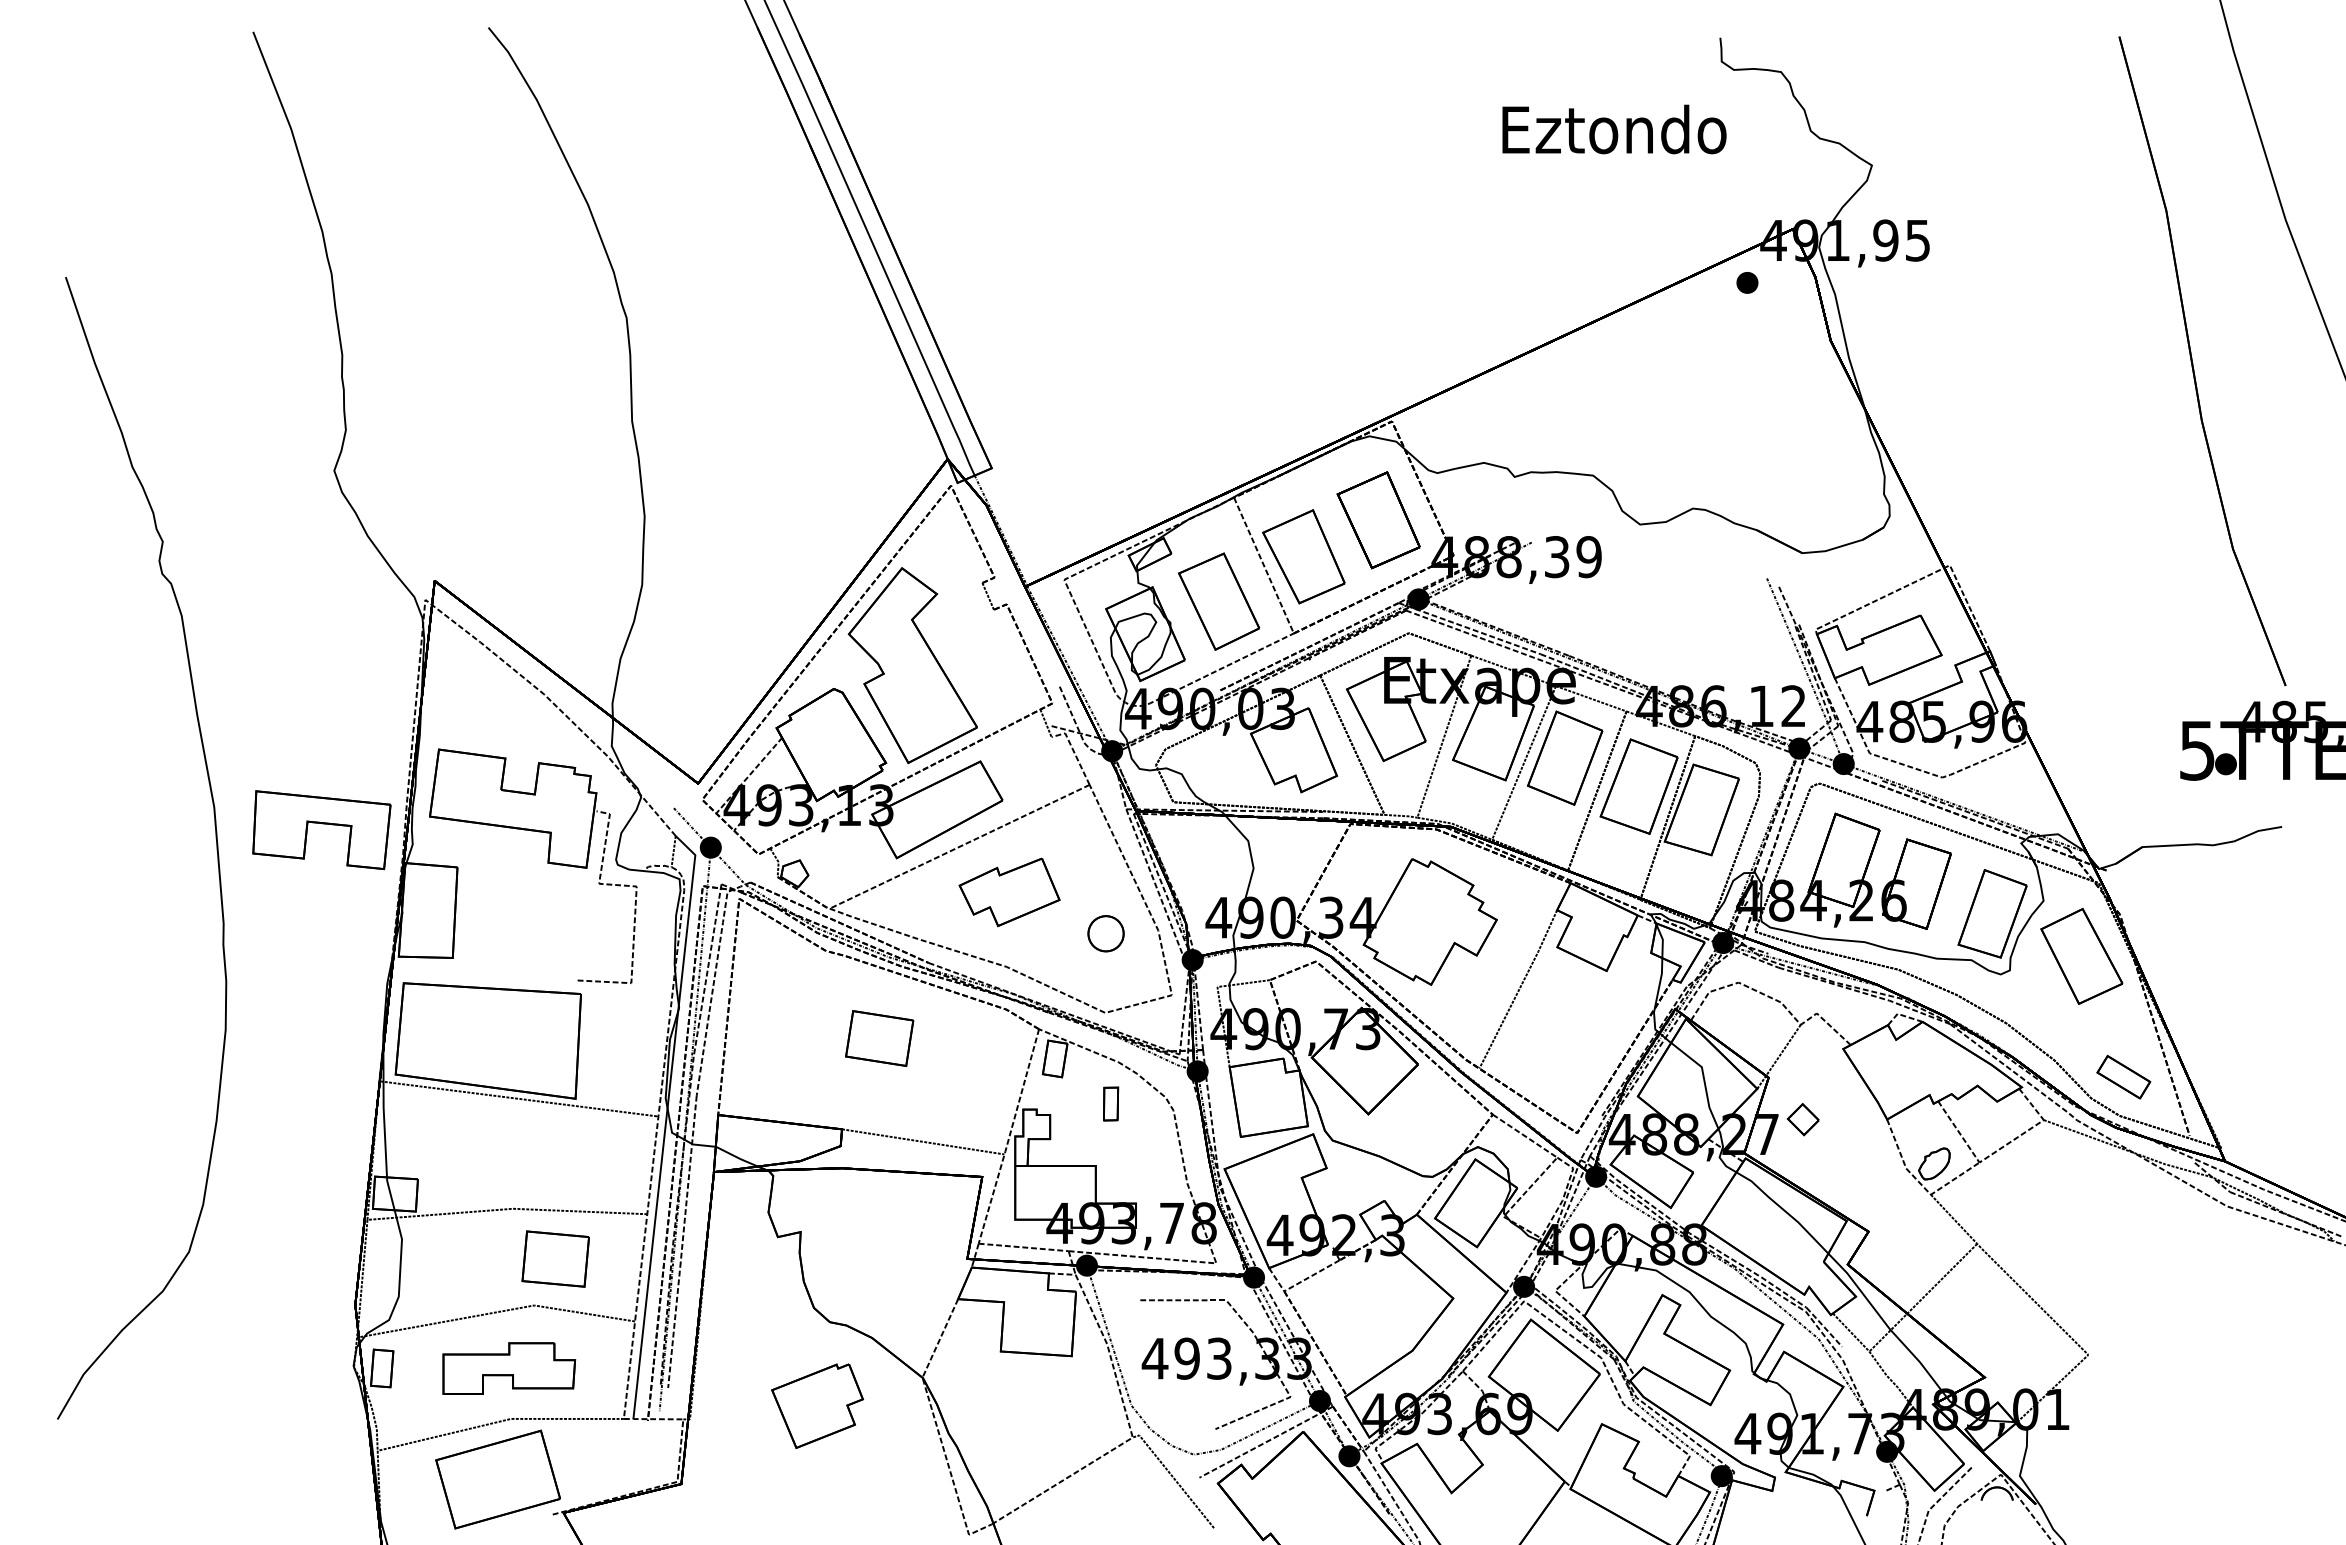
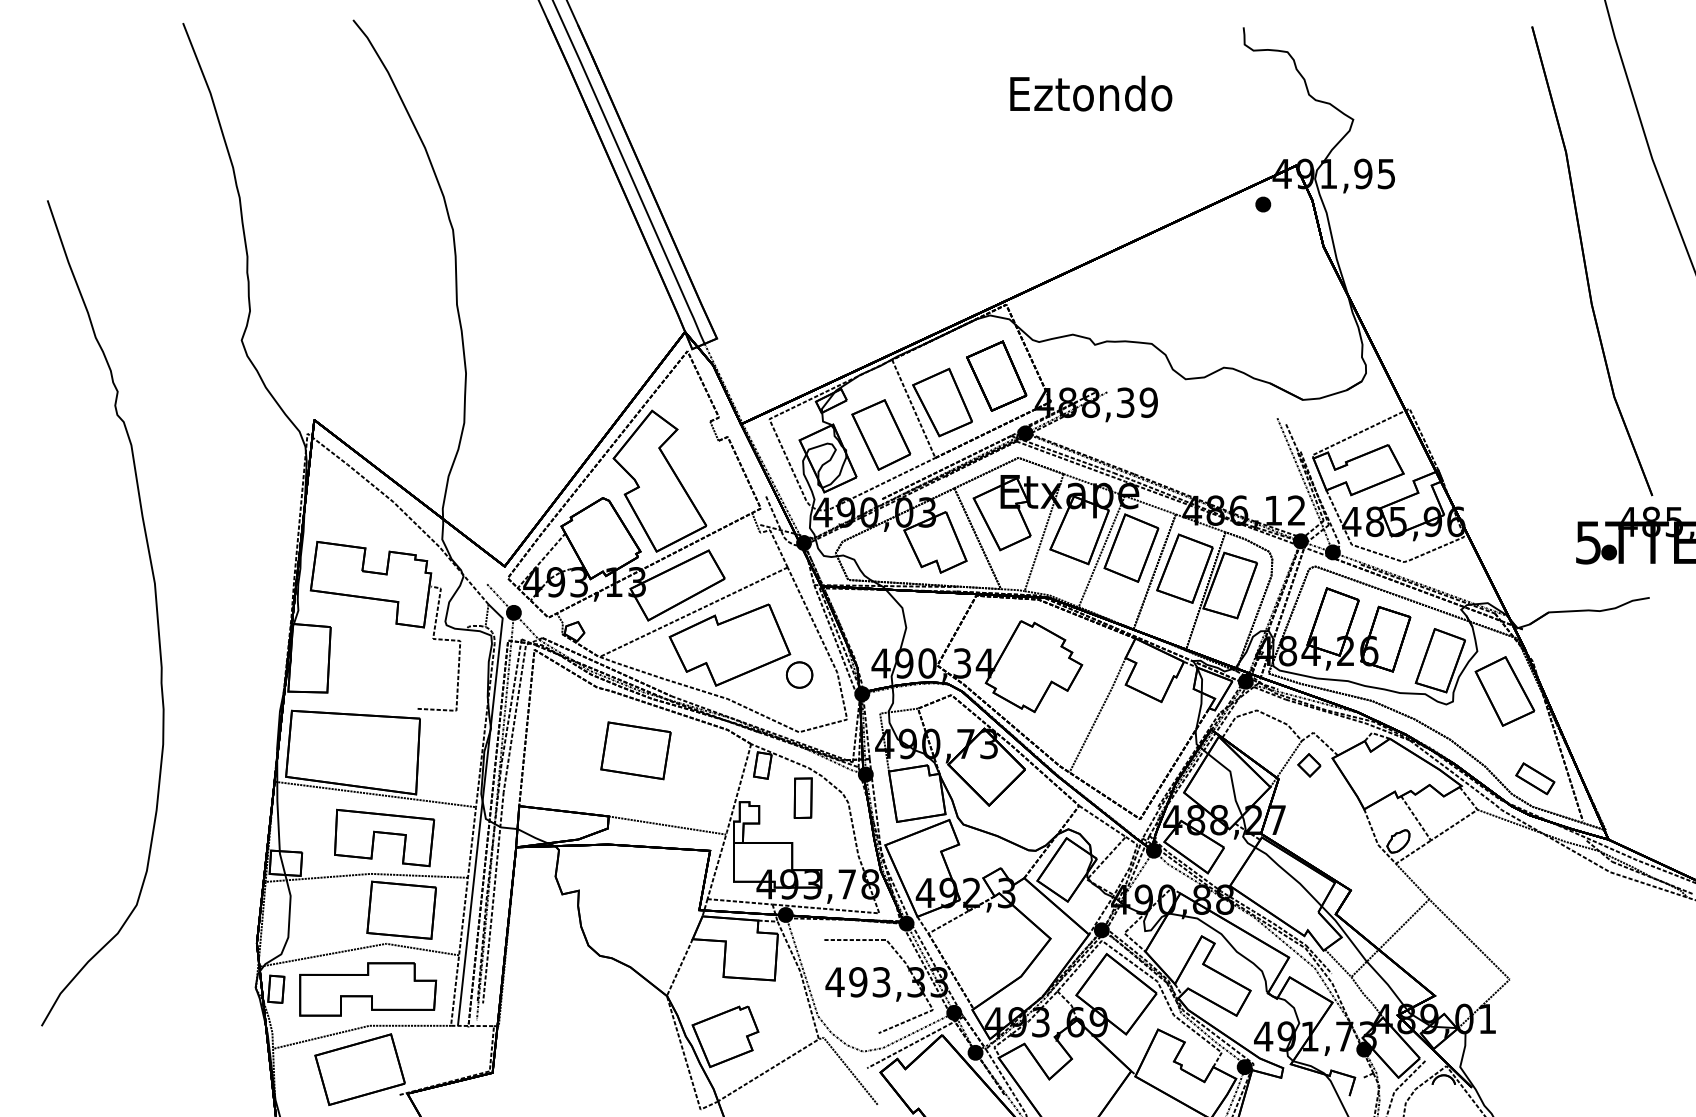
text: (1614, 129) -> (1091, 93), moved
part: (322, 824) -> (384, 833), moved
part: (1009, 892) -> (729, 645), size x1.67
part: (879, 1038) -> (635, 750), size x1.43
part: (1110, 1103) -> (802, 797), size x1.67
part: (1802, 1119) -> (1308, 765), moved
part: (555, 1258) -> (401, 909), size x1.43
part: (509, 1368) -> (368, 989), size x1.43
part: (817, 1405) -> (725, 1036), moved

